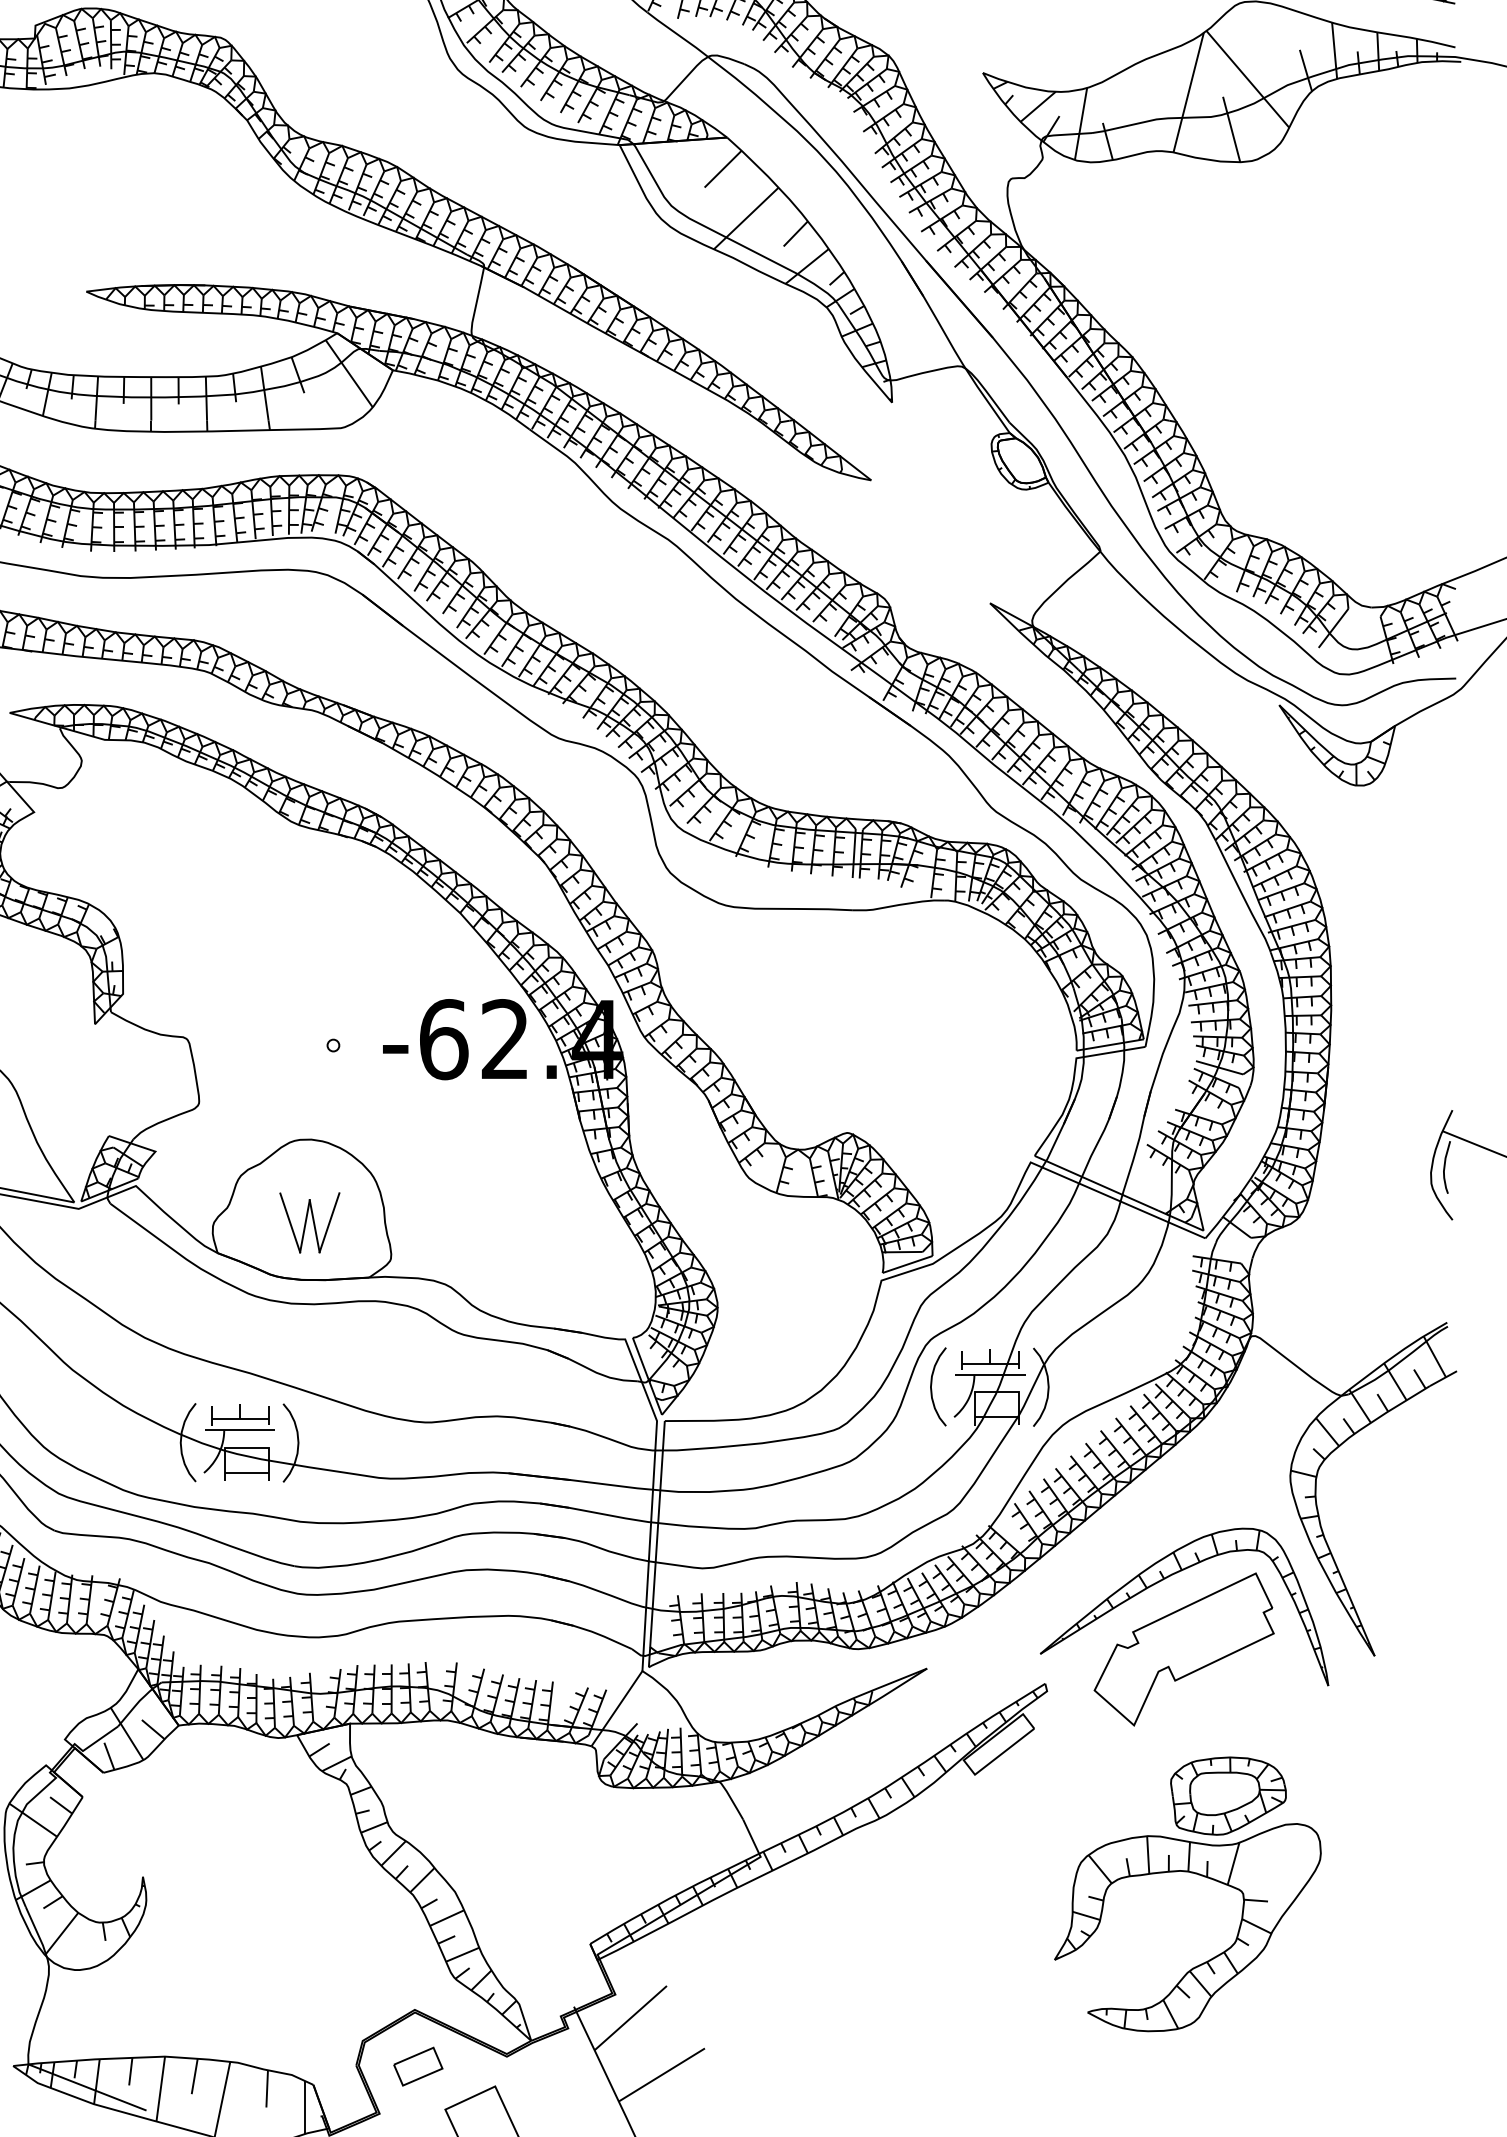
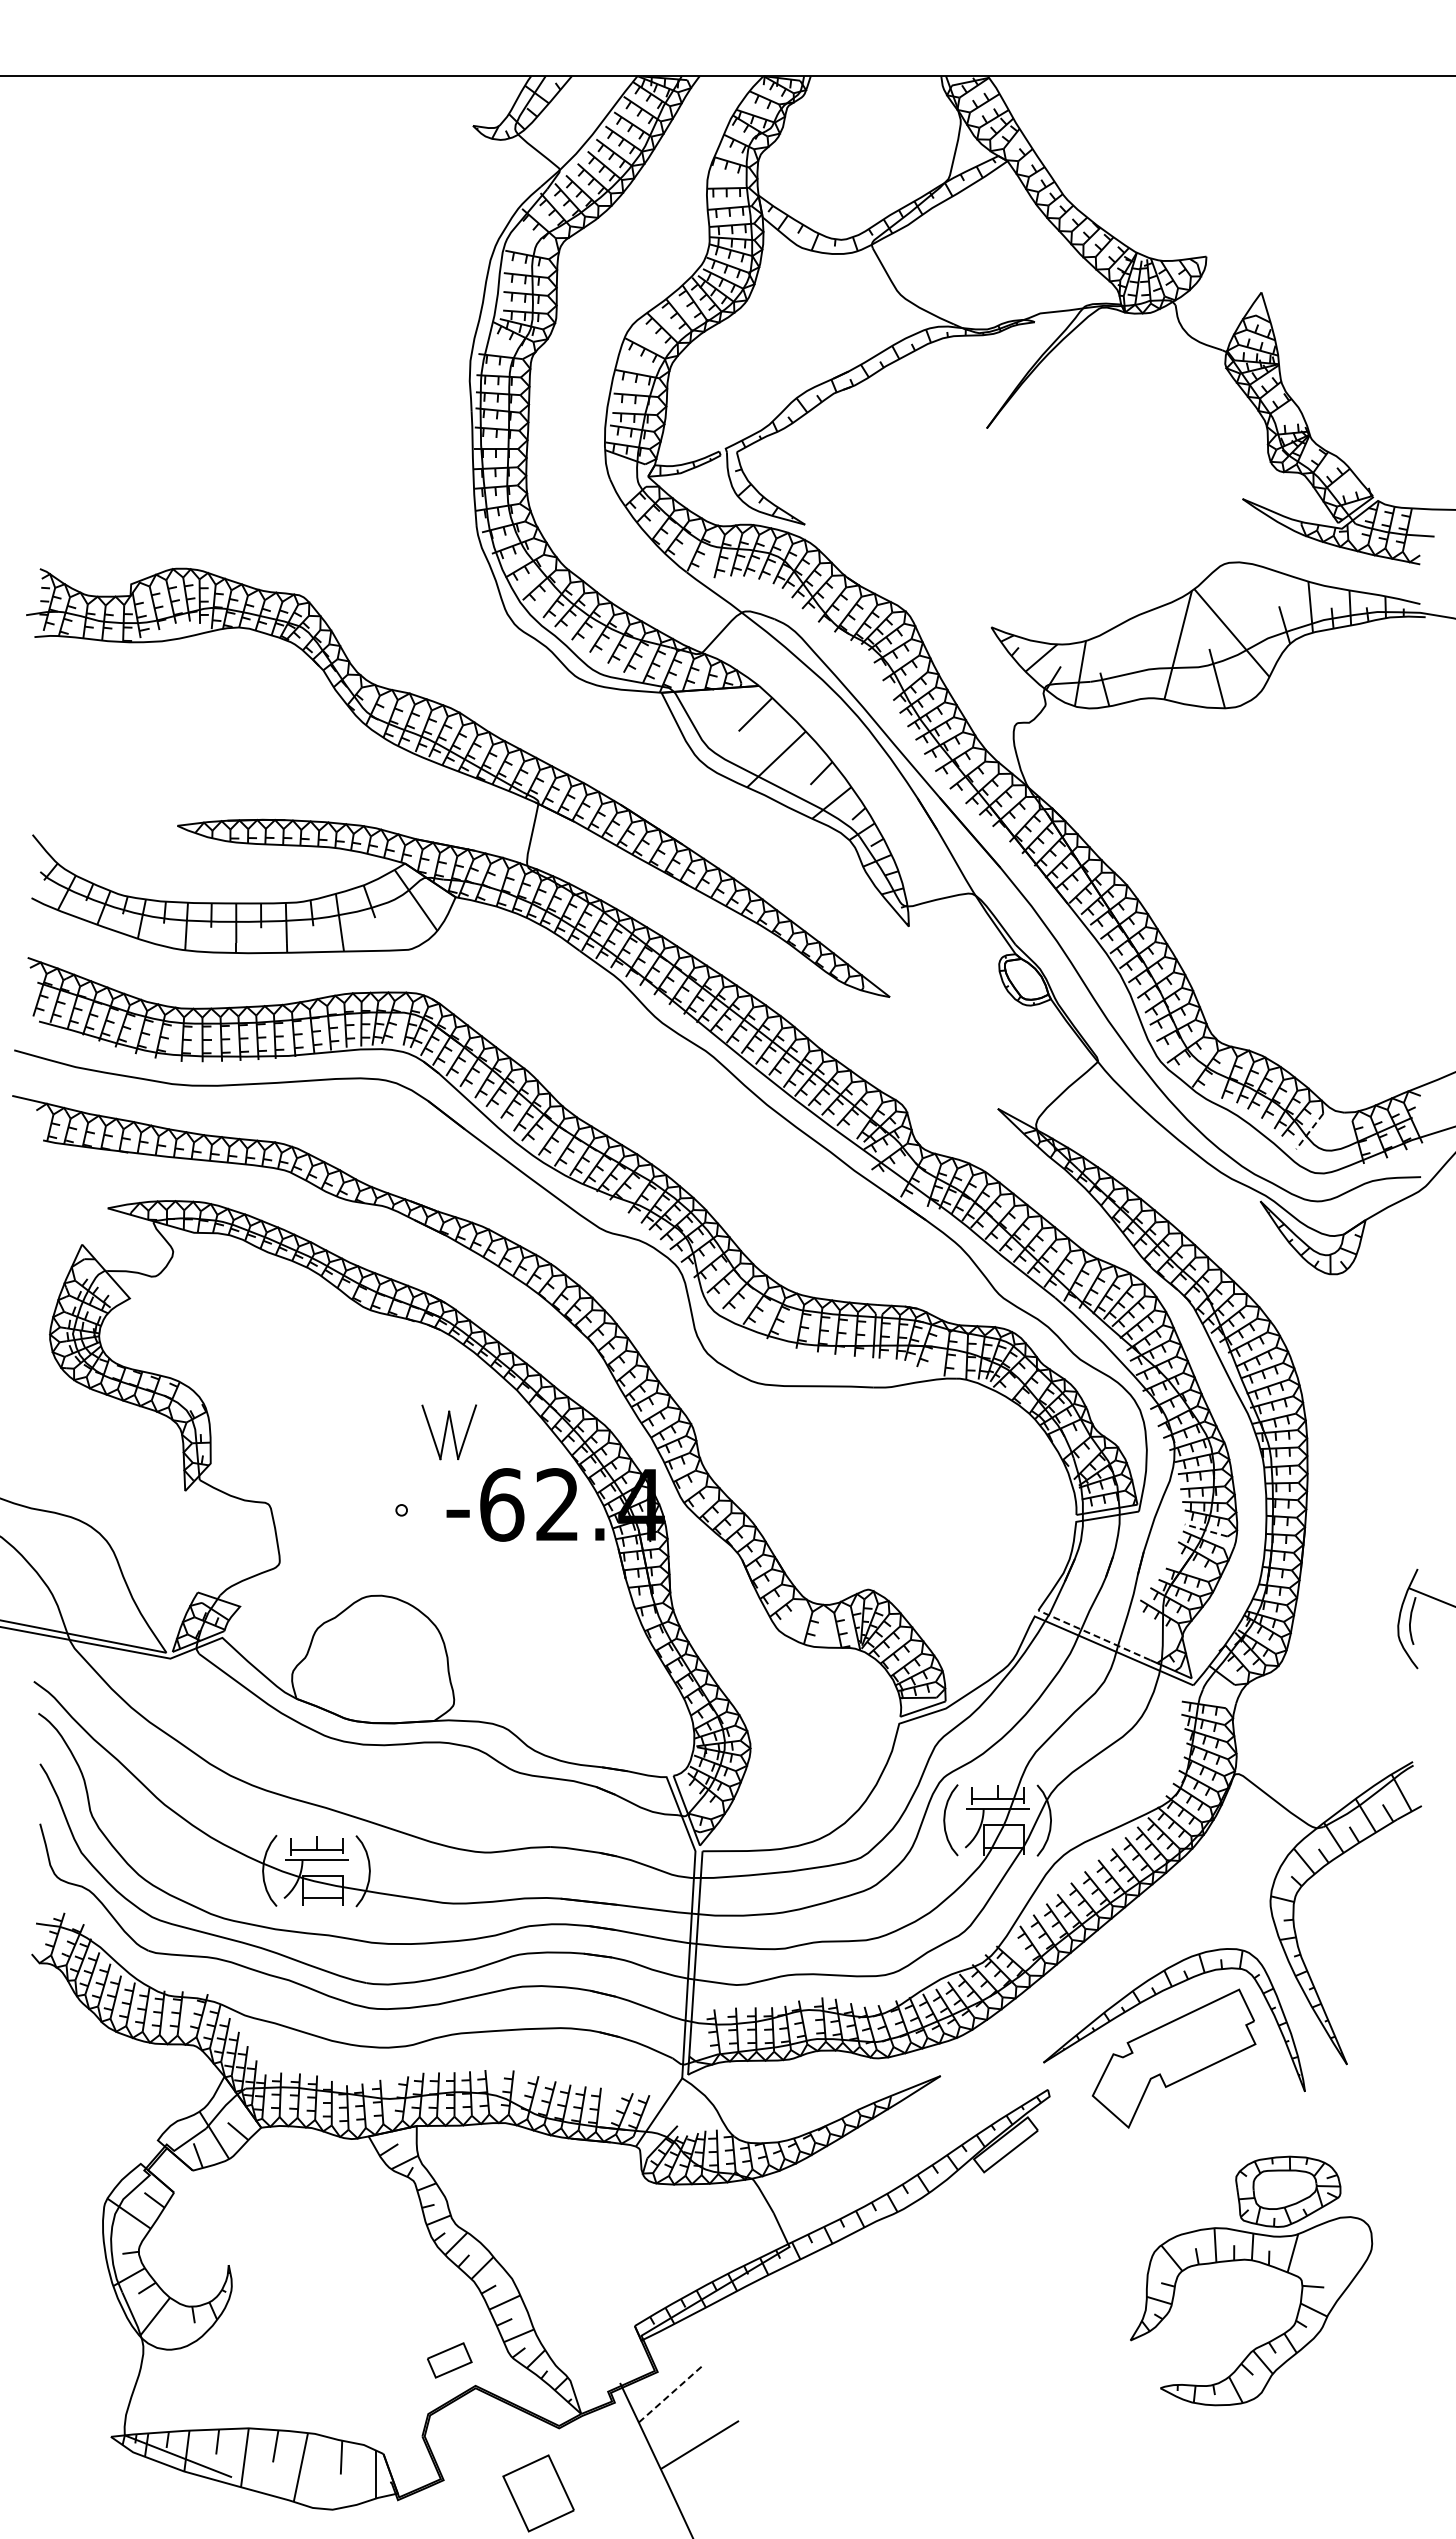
line: (1333, 628) -> (1309, 1131), solid -> dashed
line: (1218, 1067) -> (1205, 1530), solid -> dashed
line: (1095, 1183) -> (1093, 1635), solid -> dashed
part: (310, 1223) -> (449, 1432), moved
part: (1192, 1873) -> (1255, 2262), moved
line: (631, 2017) -> (672, 2392), solid -> dashed
part: (418, 2066) -> (449, 2360), moved

